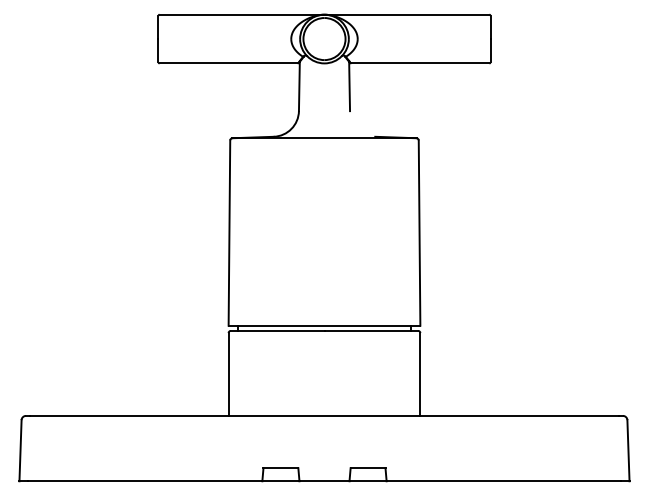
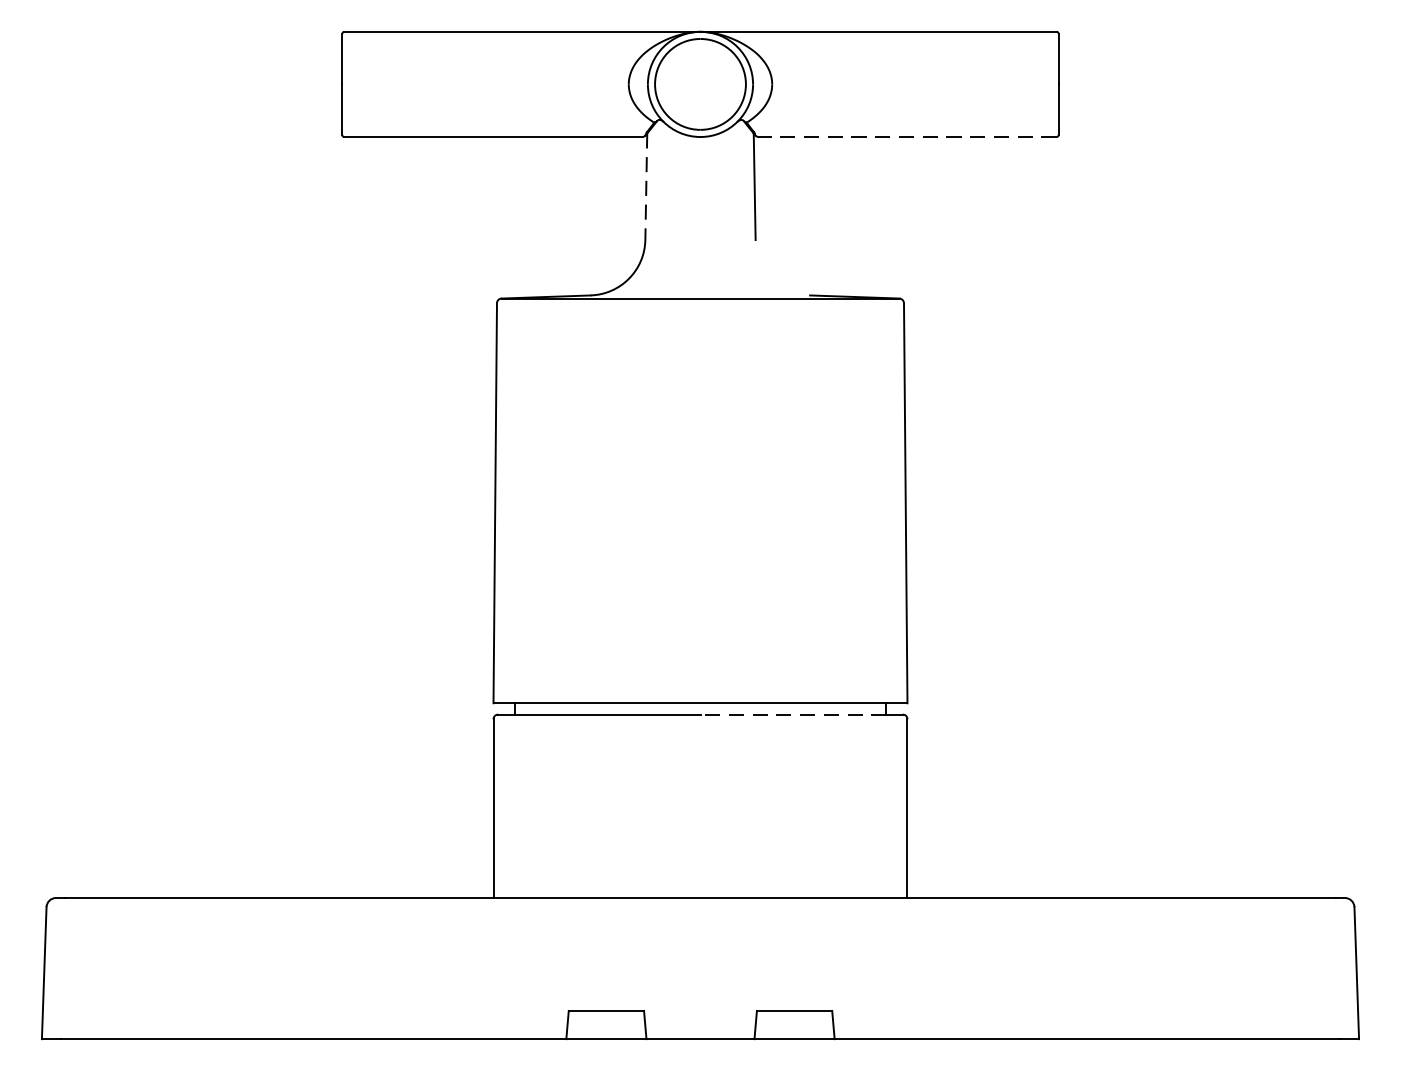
line: (419, 63) -> (905, 137), solid -> dashed
line: (299, 86) -> (646, 186), solid -> dashed
line: (367, 330) -> (793, 713), solid -> dashed

